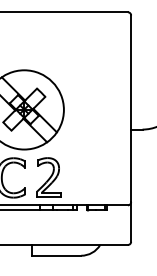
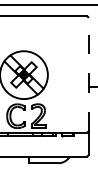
line: (131, 107) -> (88, 73), solid -> dashed

